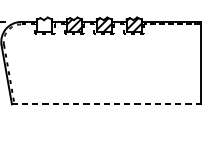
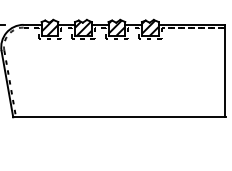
hatch: (44, 25) -> (49, 28), added
line: (106, 104) -> (119, 117), dashed -> solid

